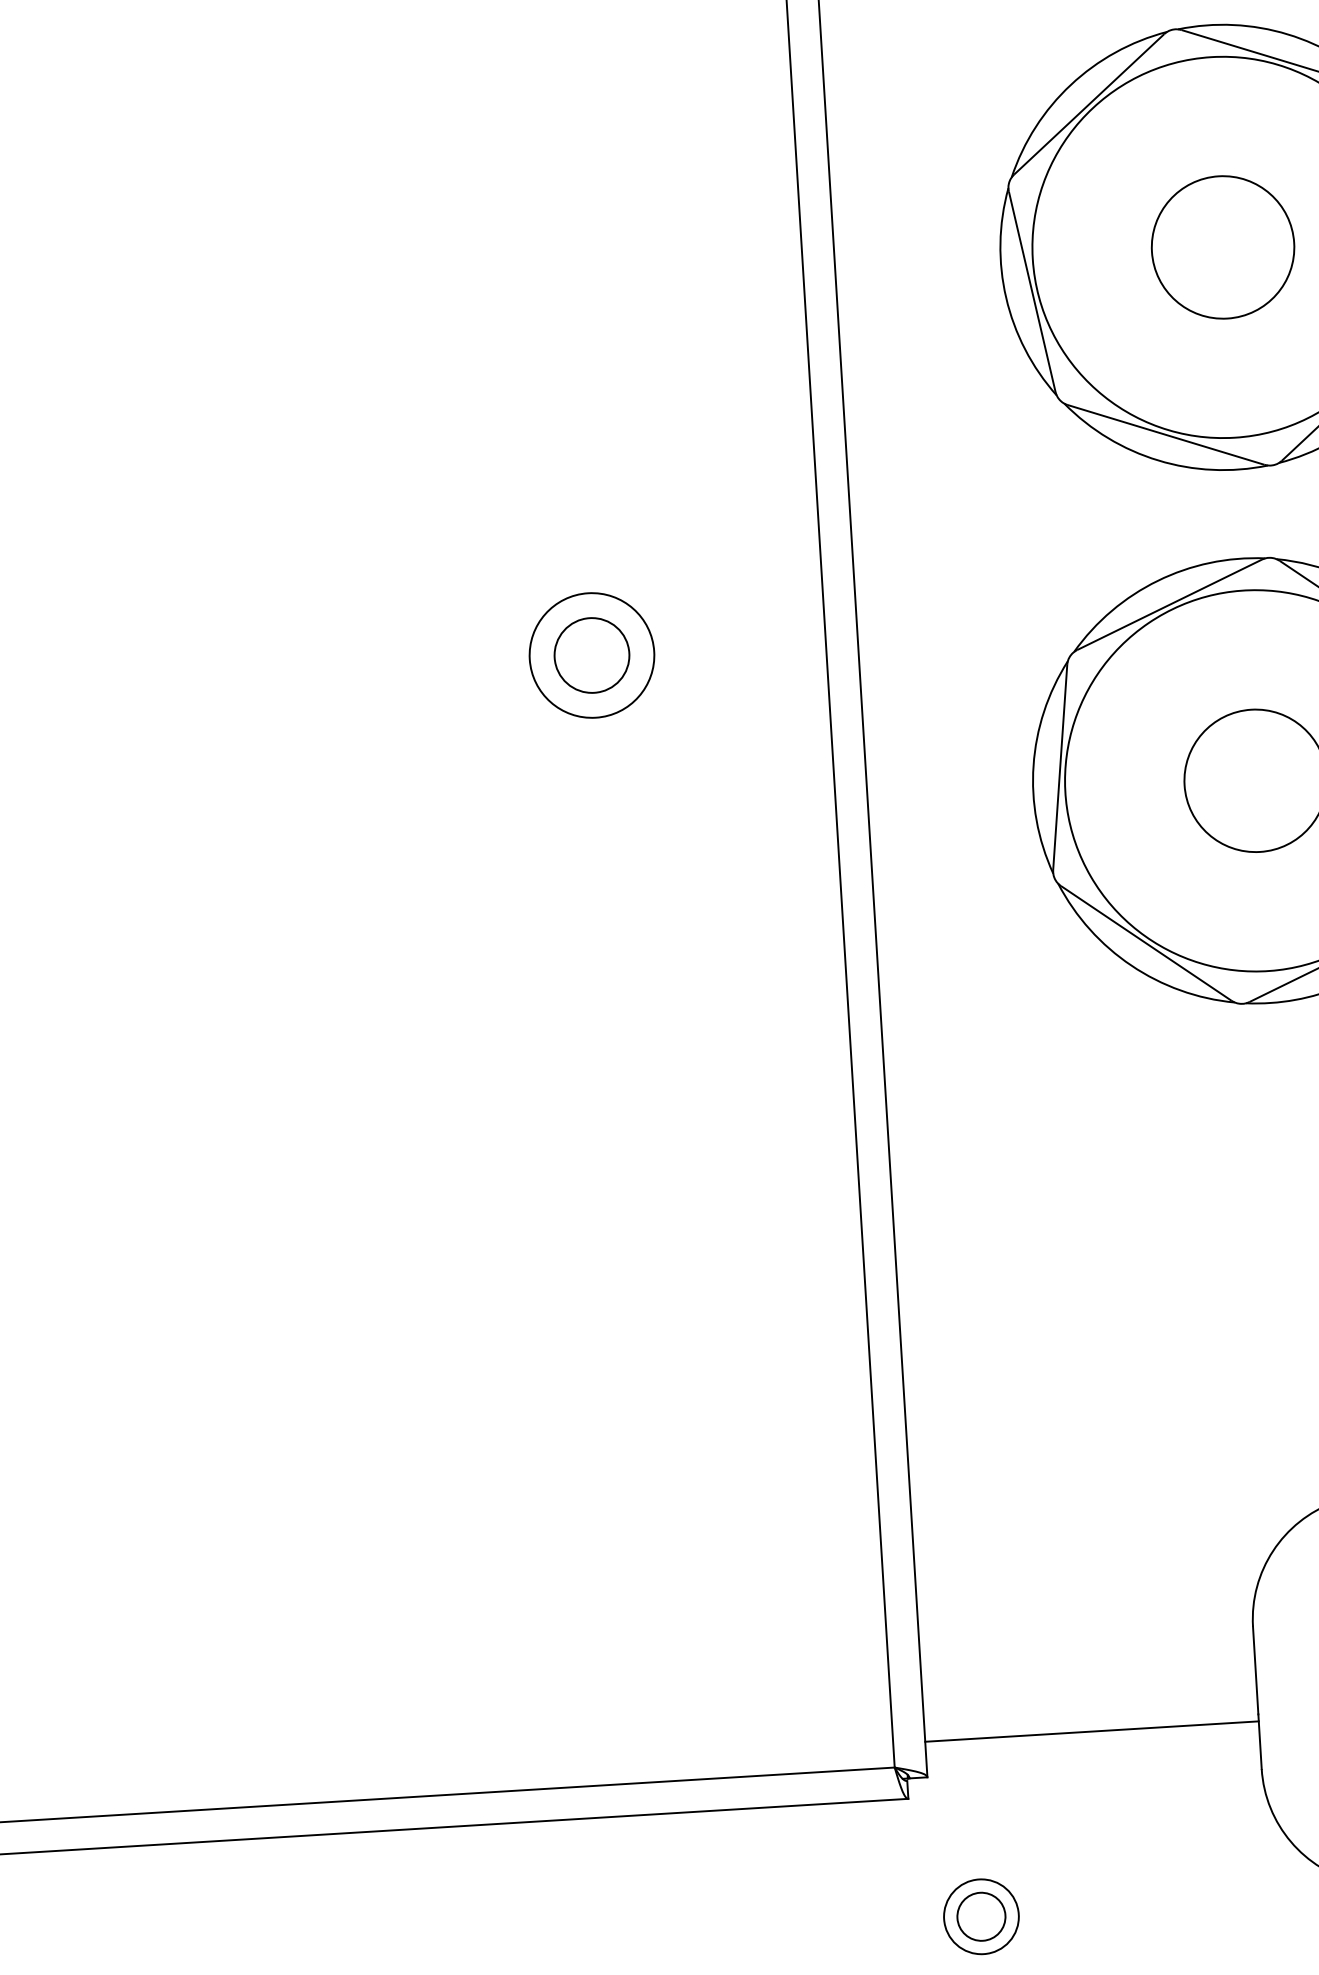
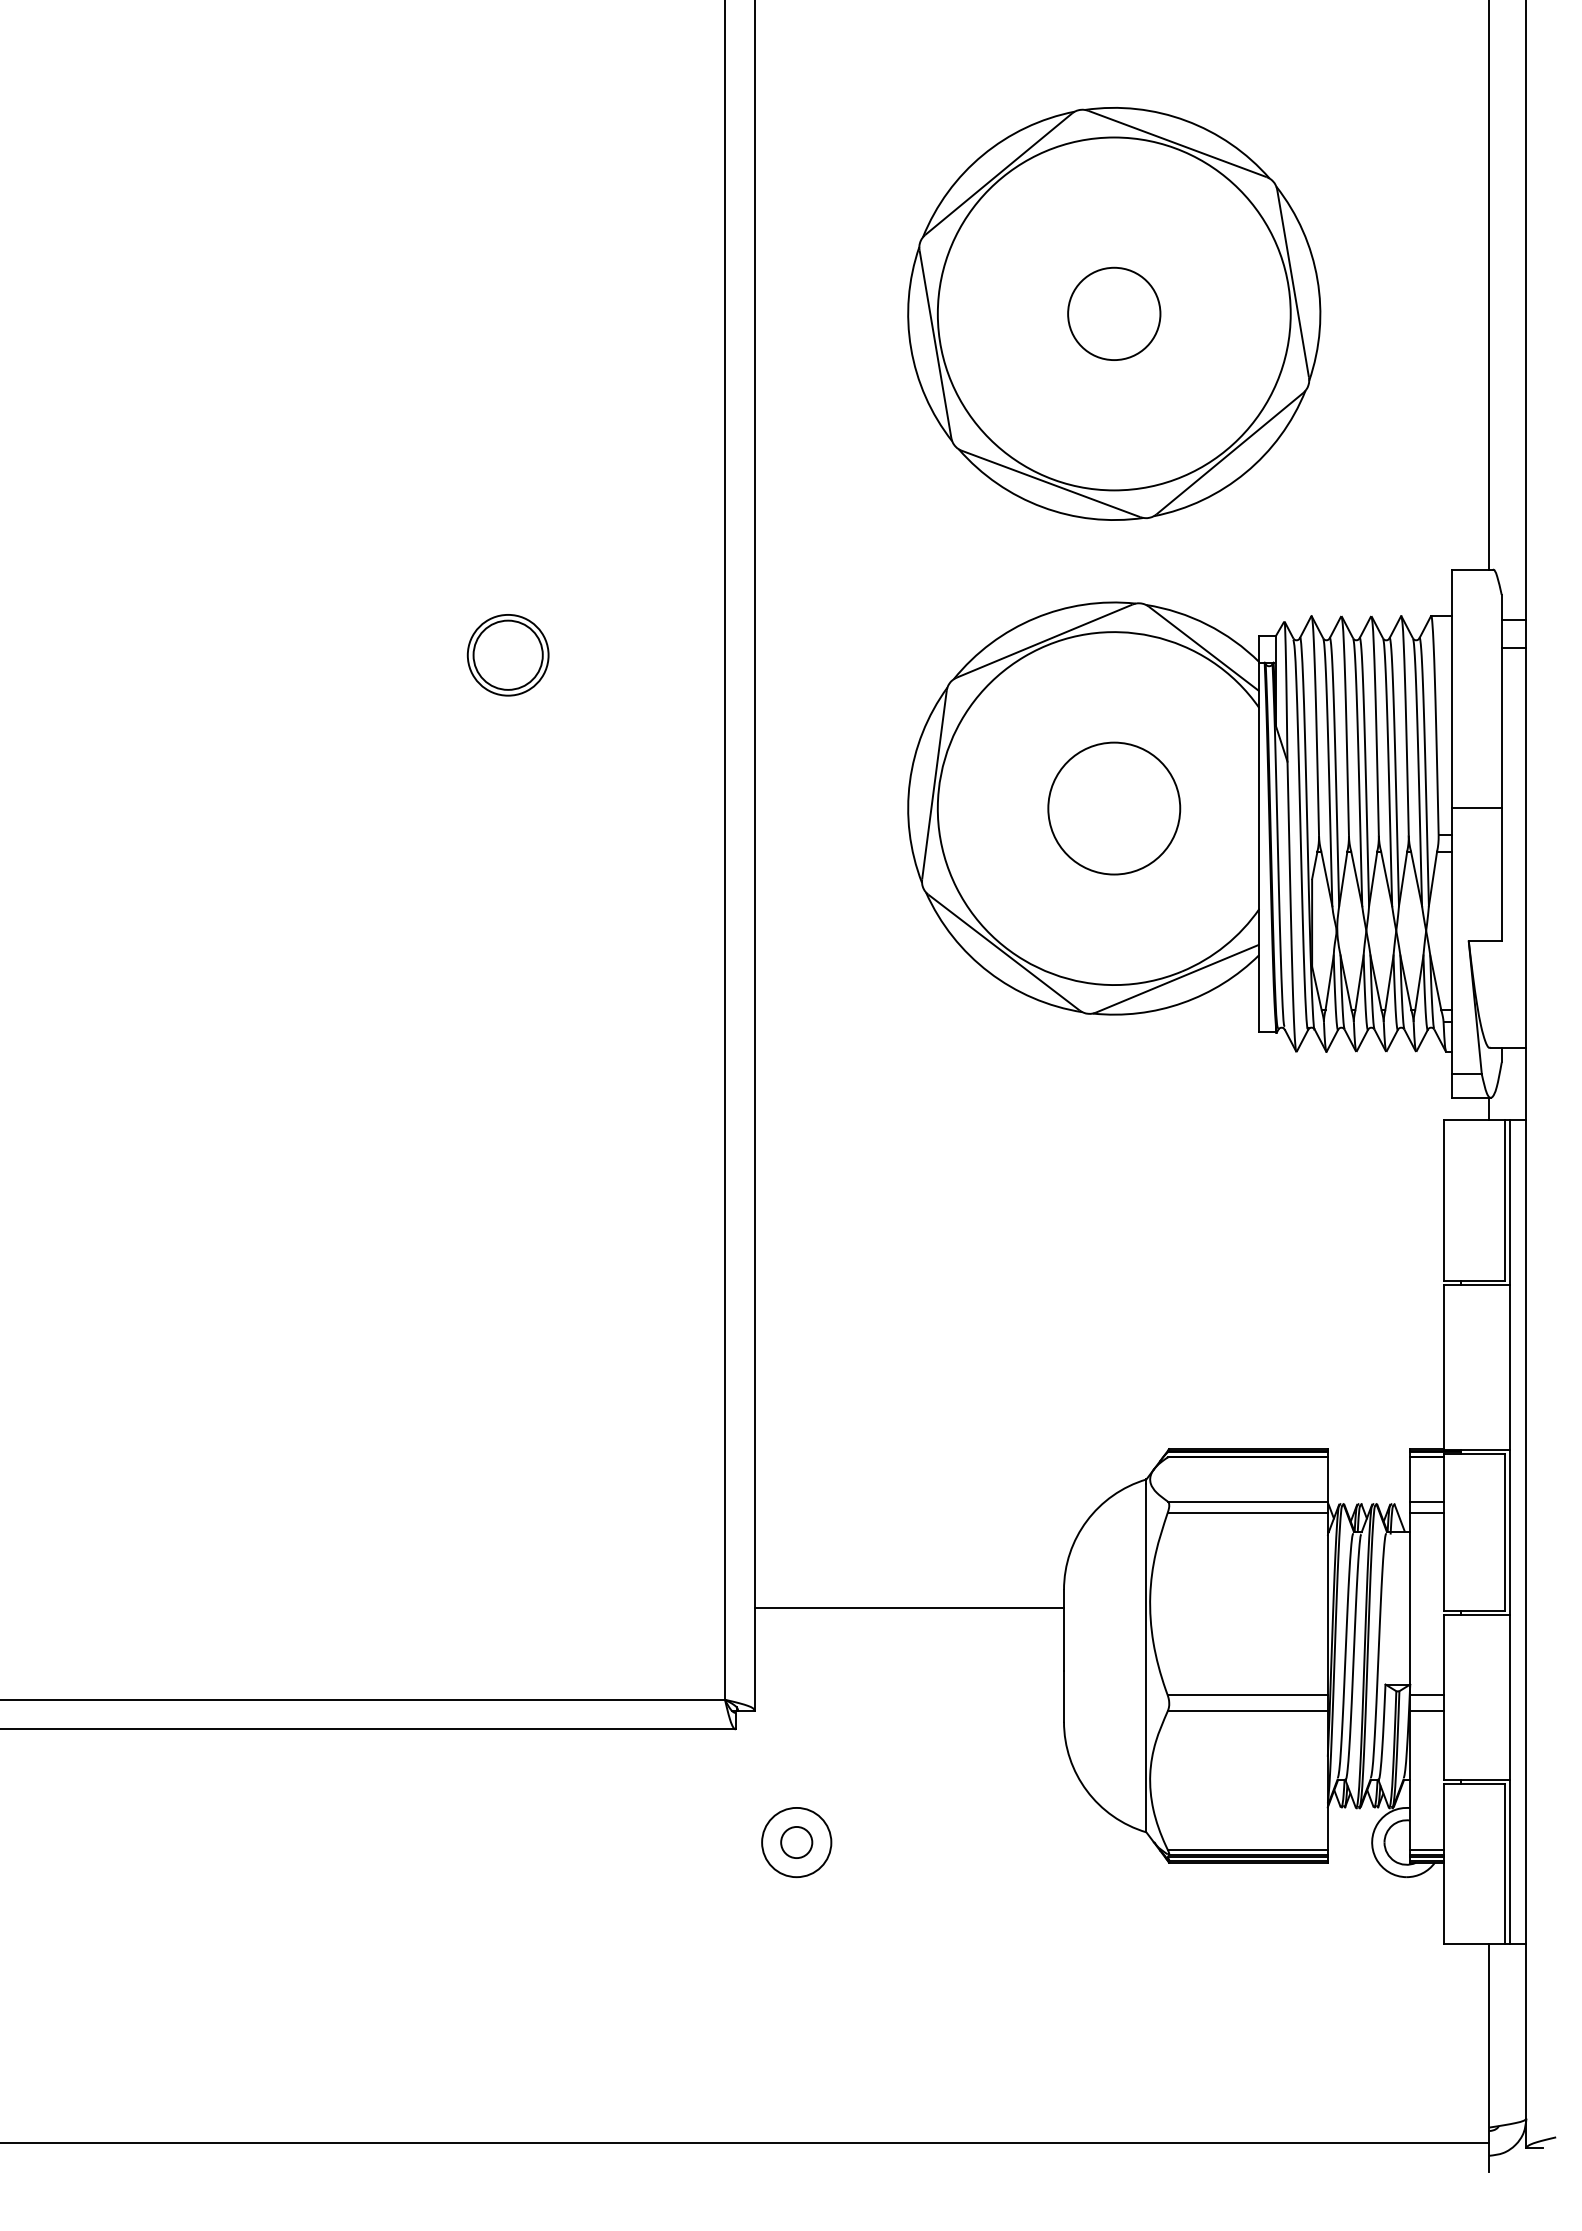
circle: (1223, 246) -> (1114, 313), size x0.7
circle: (591, 654) -> (507, 654), size x0.7
line: (1091, 1731) -> (908, 1607), moved
circle: (981, 1916) -> (796, 1842), size x0.7

